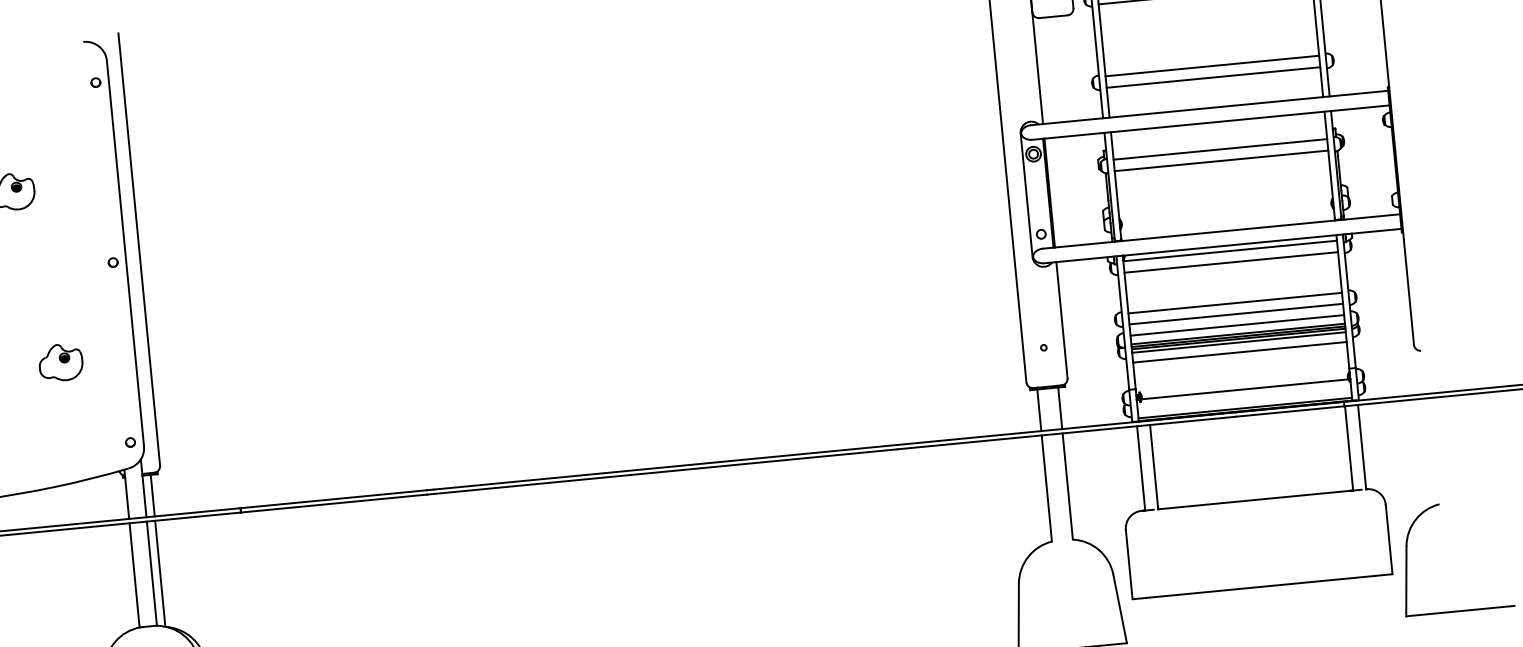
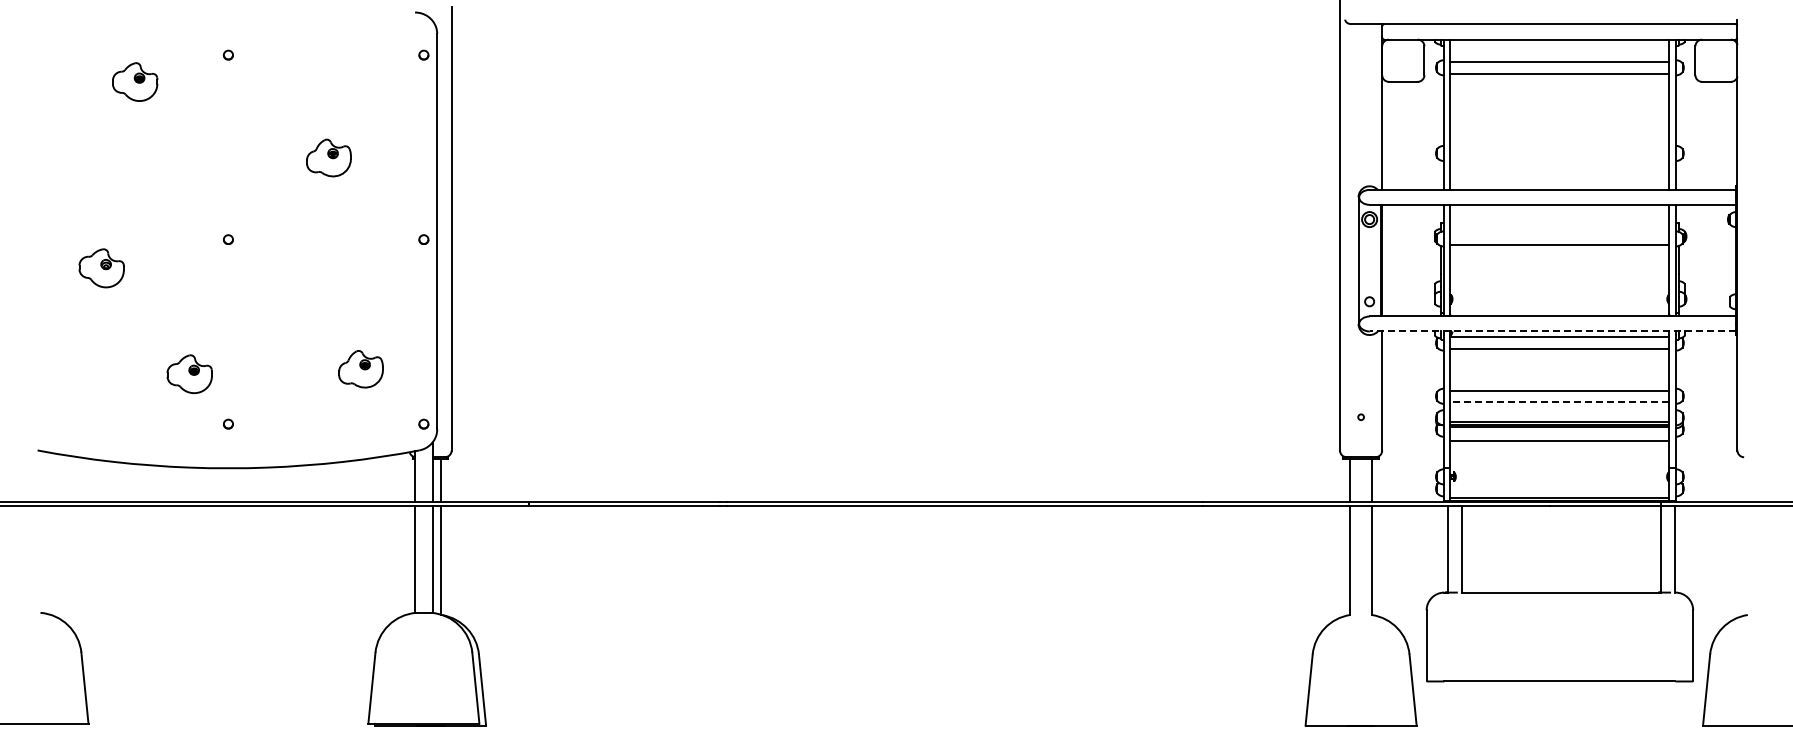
line: (1211, 66) -> (1559, 147), removed
line: (1213, 77) -> (1559, 159), removed
line: (1220, 149) -> (1559, 233), removed
line: (1222, 246) -> (1552, 331), solid -> dashed
line: (1235, 313) -> (1559, 401), solid -> dashed
line: (1236, 325) -> (1559, 413), removed
line: (1238, 343) -> (1559, 431), removed
part: (60, 362) -> (360, 369), moved
line: (1245, 389) -> (1561, 479), removed

